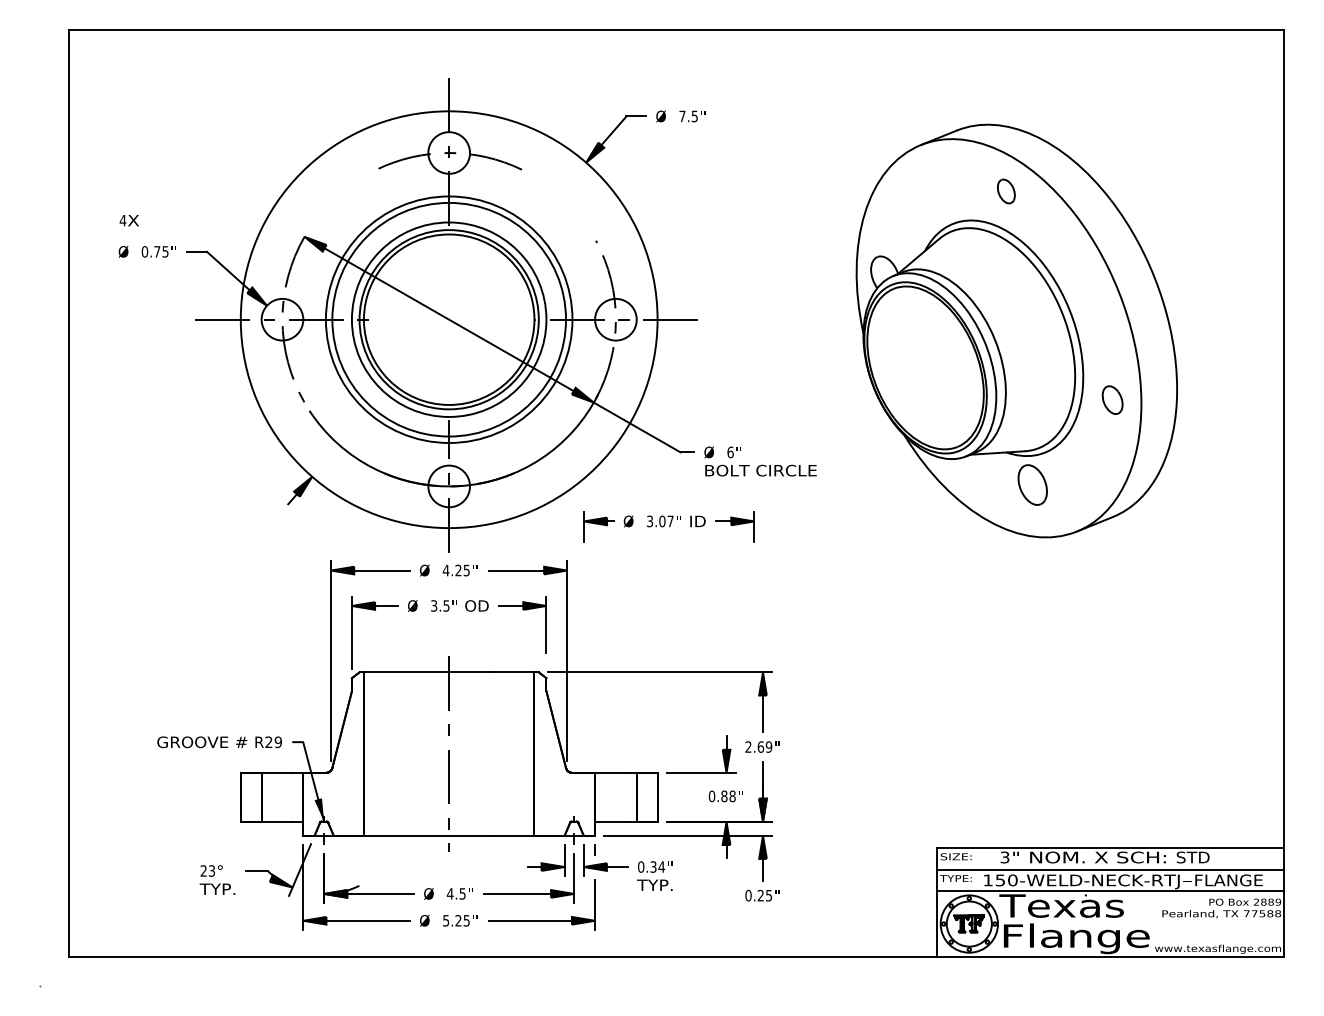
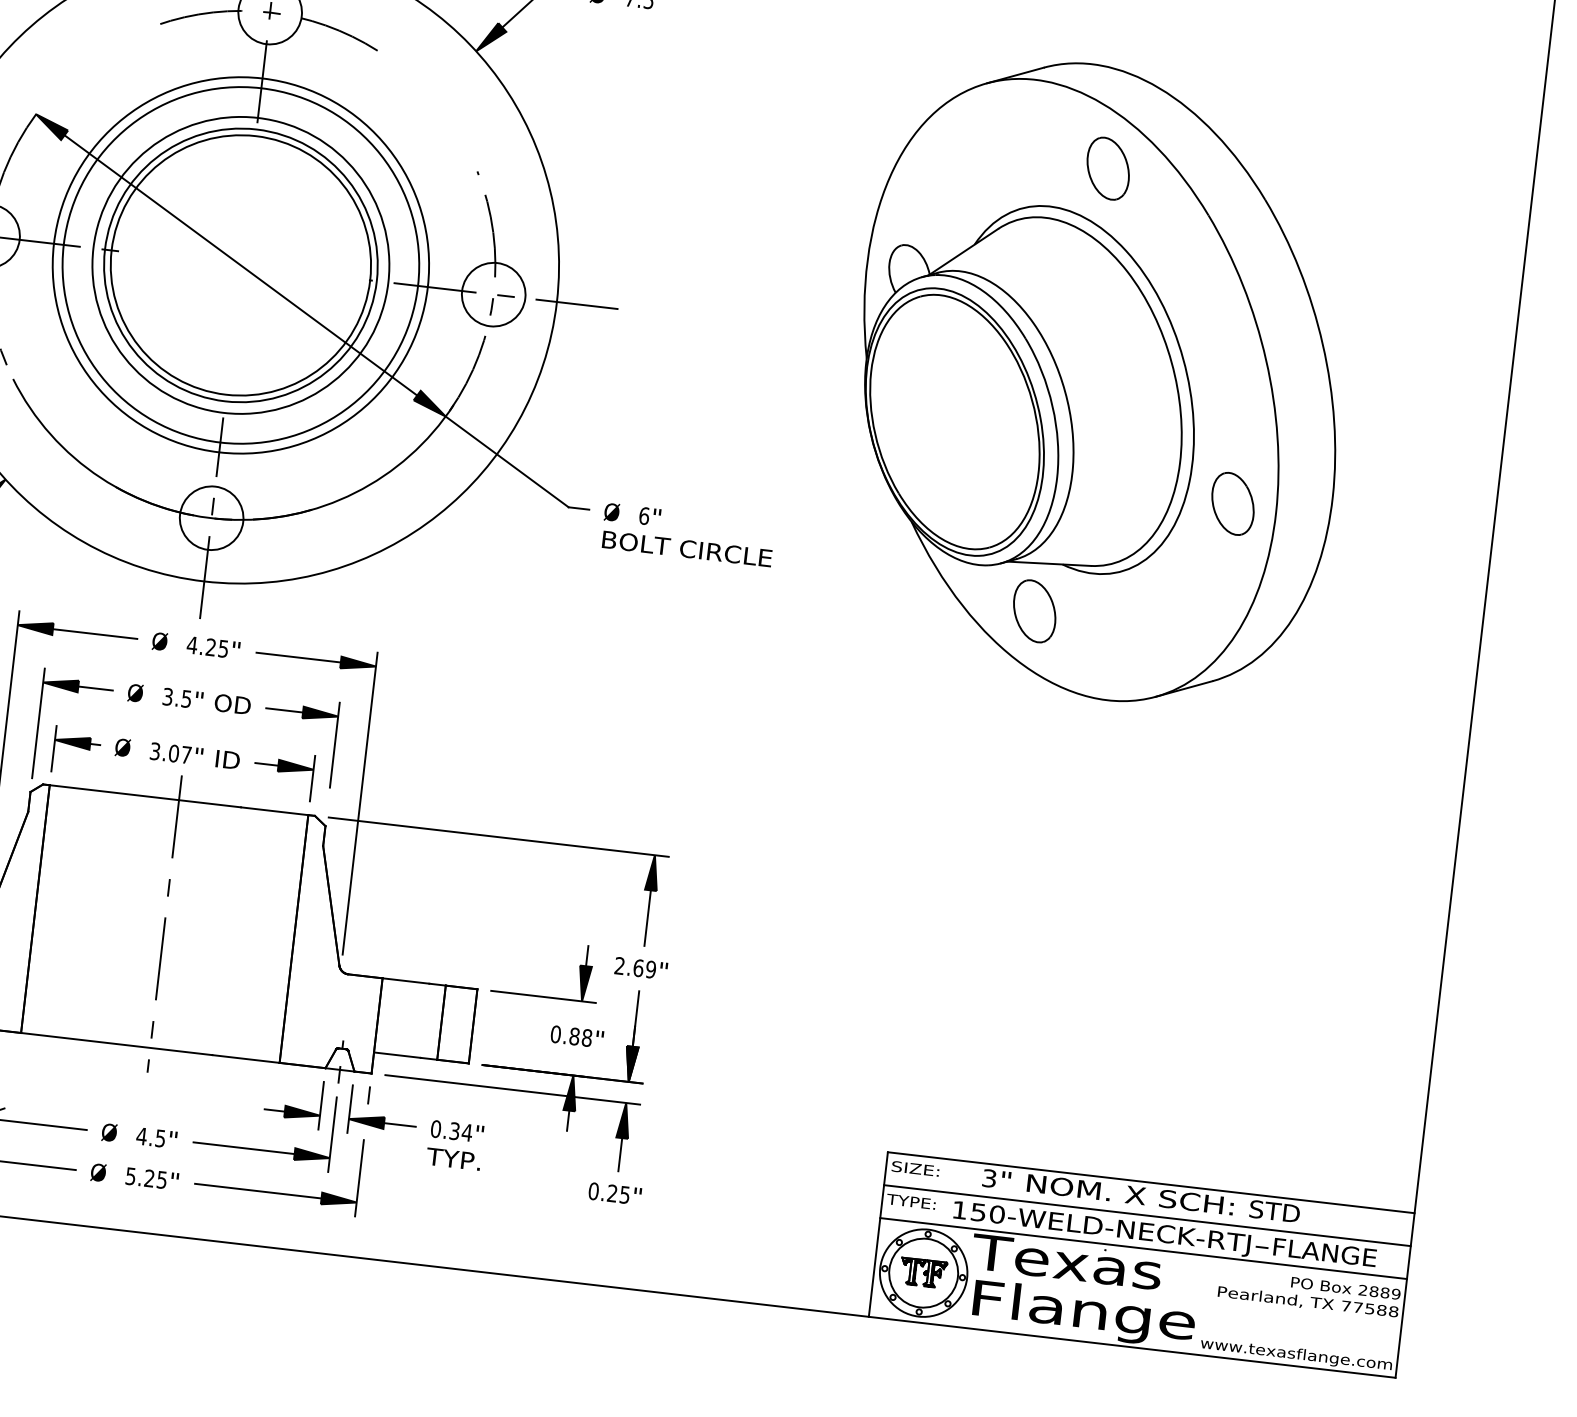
part: (1006, 191) -> (1108, 168), size x1.67
part: (1112, 399) -> (1232, 502), size x1.43
part: (1032, 484) -> (1034, 610), moved
part: (668, 526) -> (182, 762), moved

